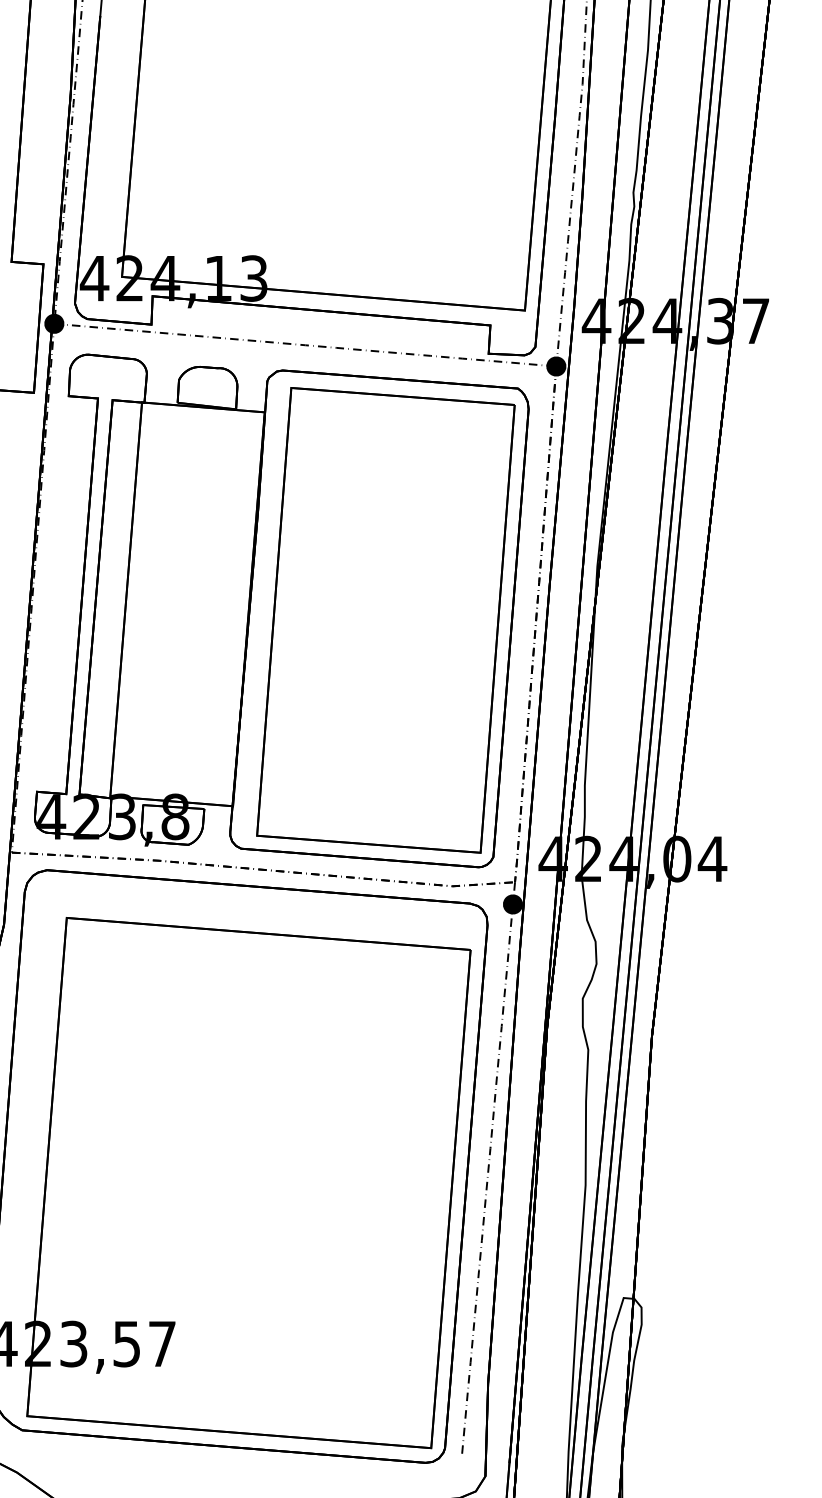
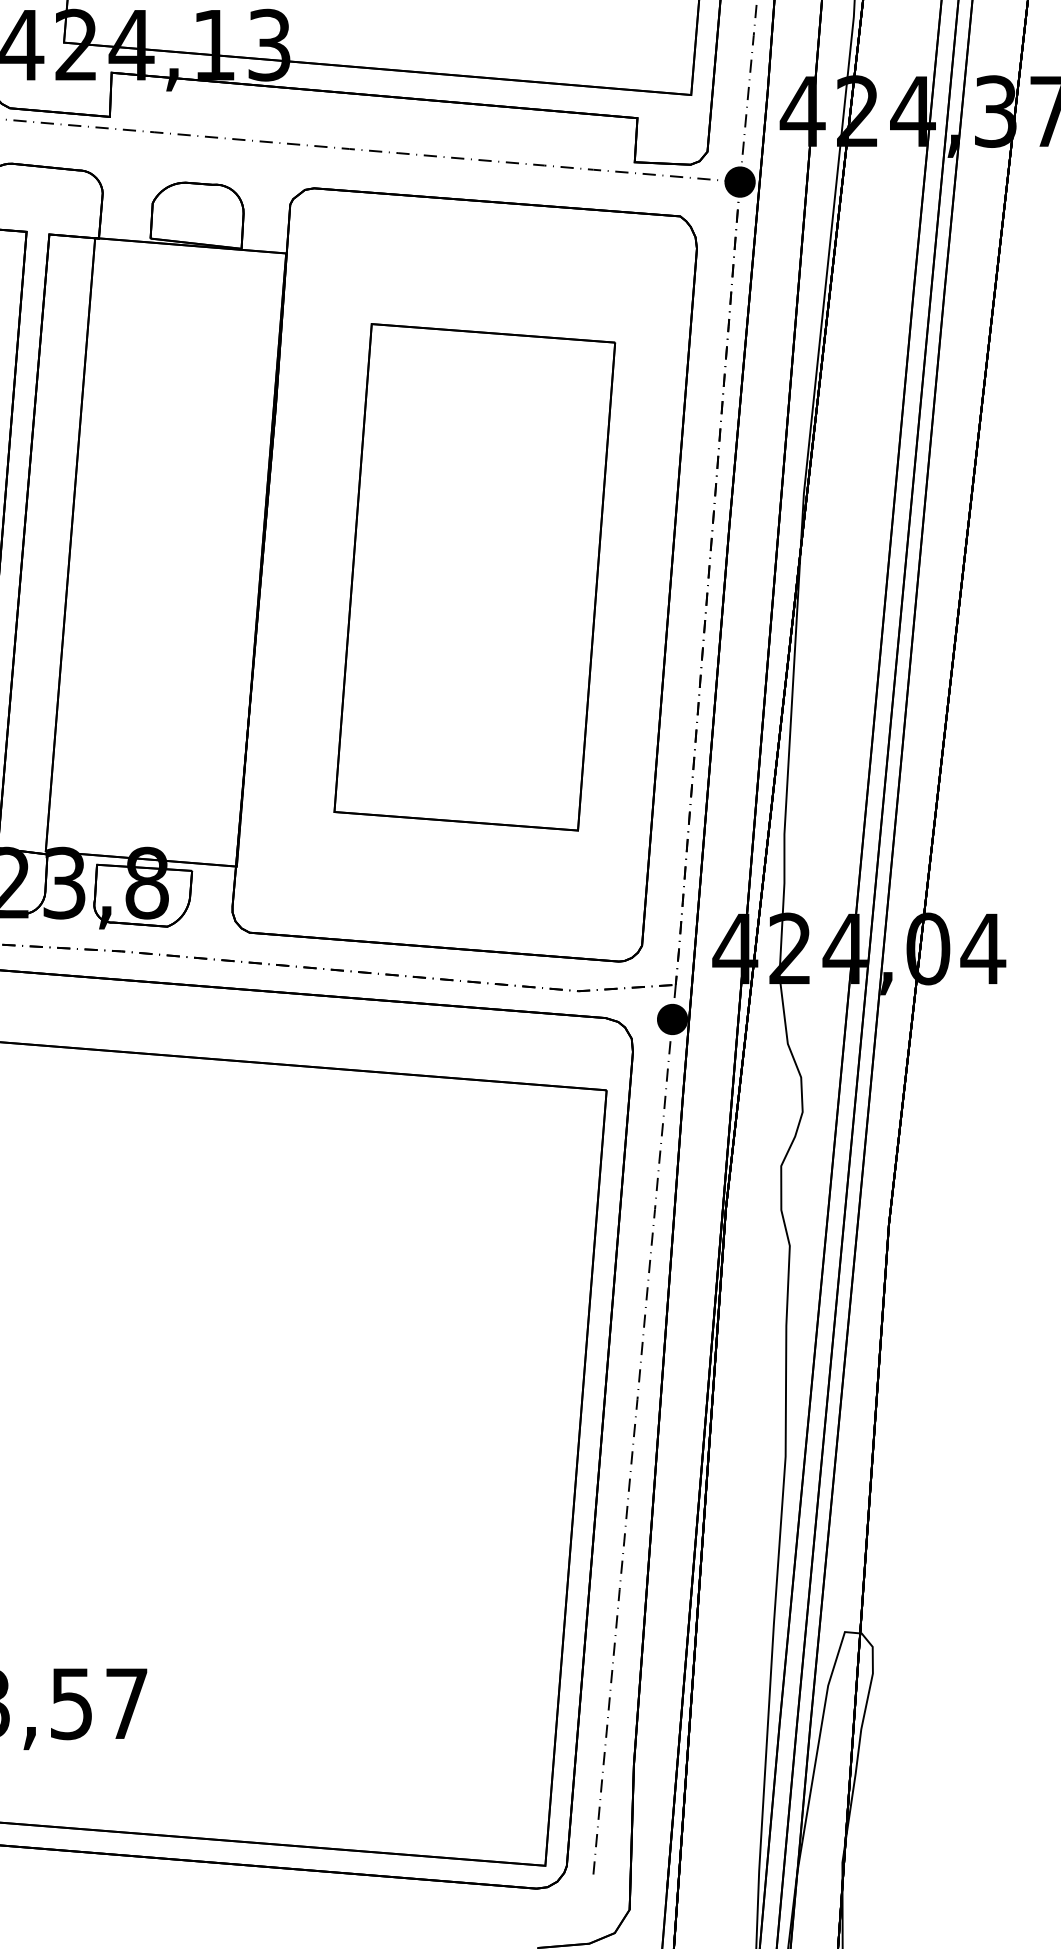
part: (385, 620) -> (474, 577), size x0.7

